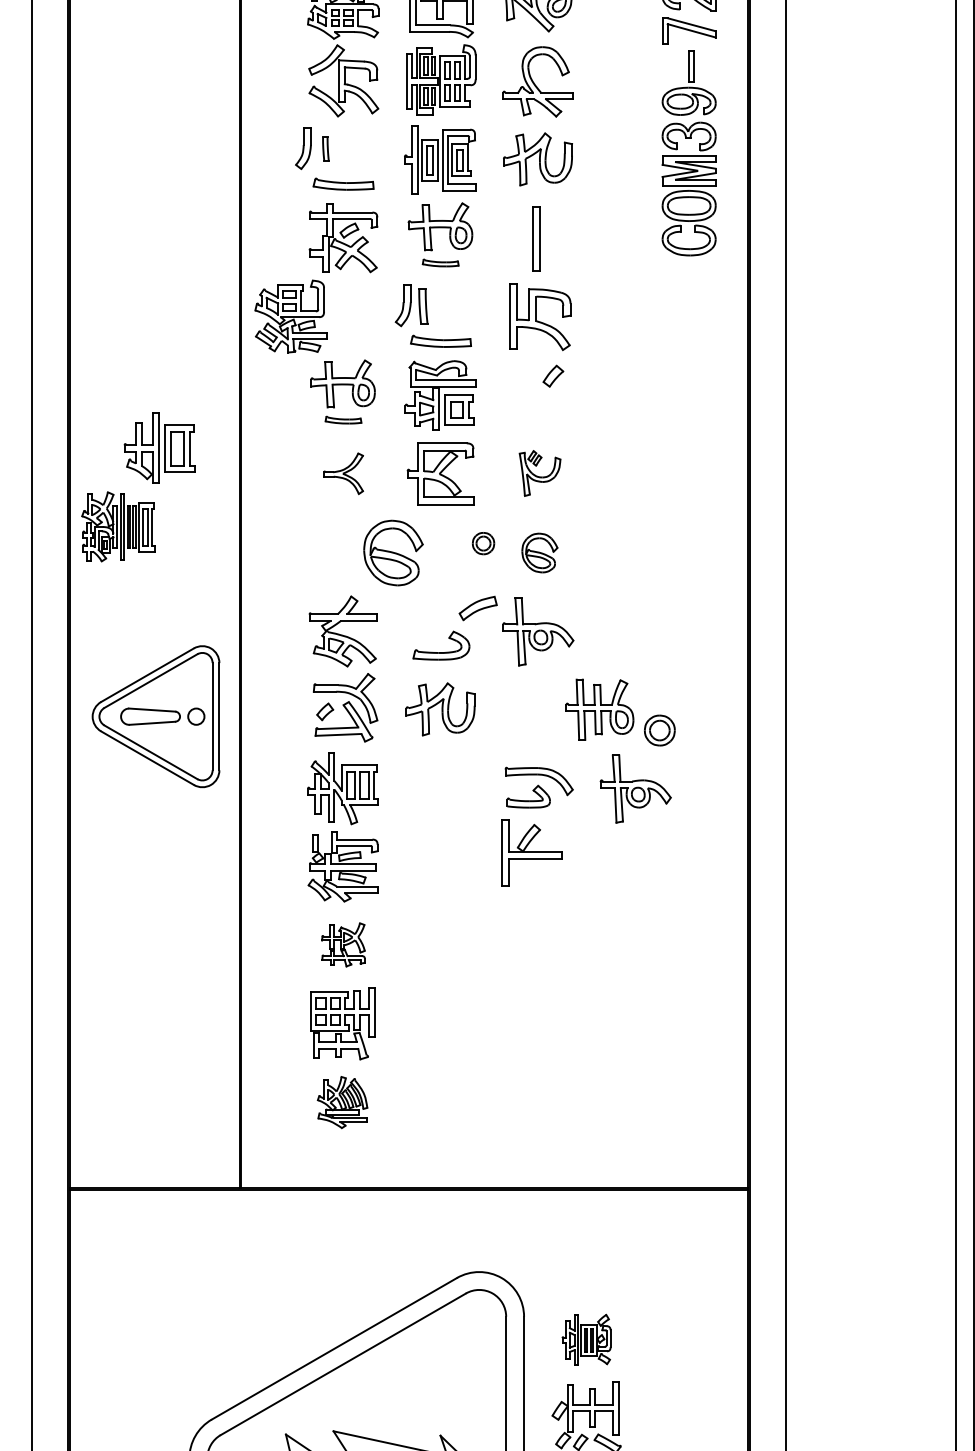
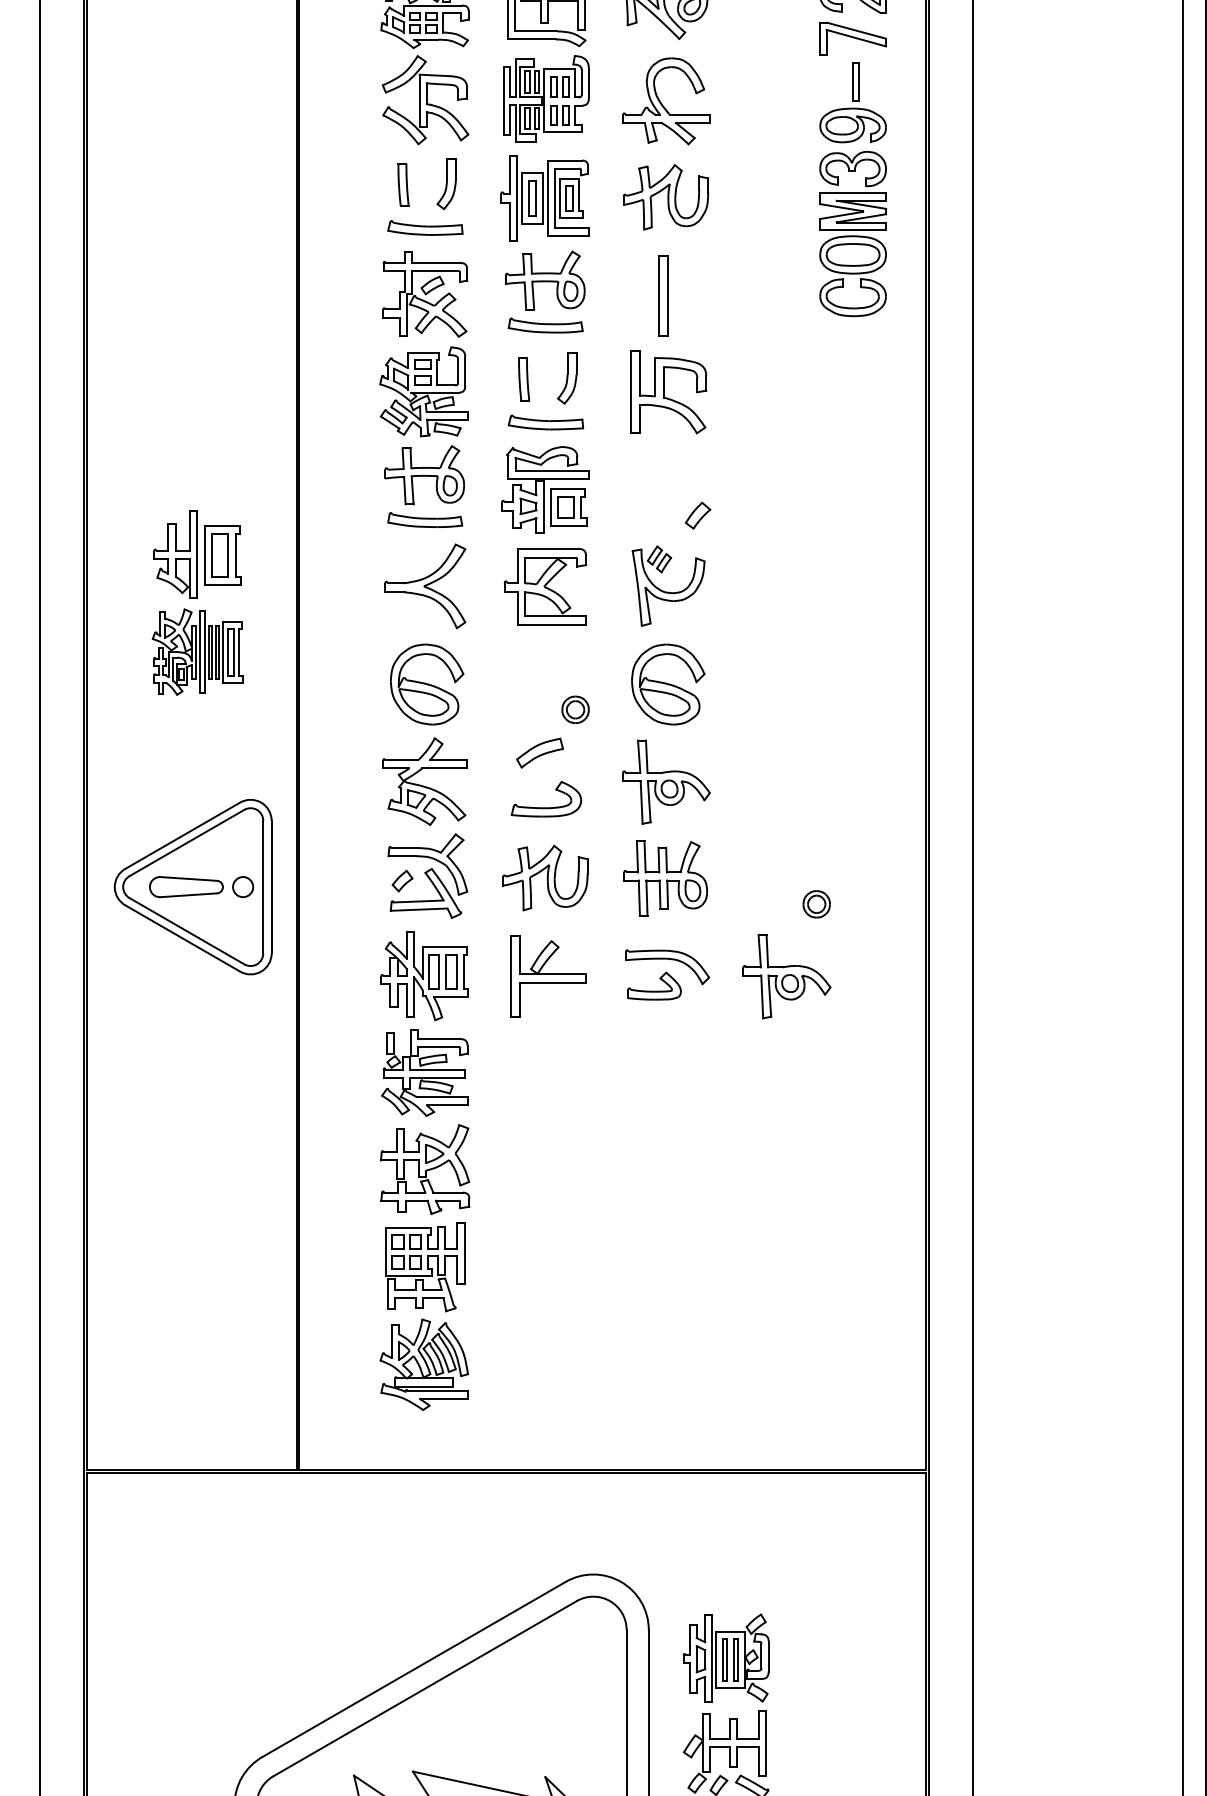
part: (303, 149) -> (446, 184), moved
part: (325, 149) -> (403, 184), size x1.43
part: (440, 262) -> (545, 325), size x1.67
part: (403, 305) -> (567, 378), moved
part: (290, 316) -> (423, 391), moved
part: (553, 376) -> (698, 515), moved
part: (343, 419) -> (425, 519), size x1.67
part: (343, 473) -> (425, 586), size x1.67
part: (540, 473) -> (668, 585), size x1.43
part: (118, 526) -> (197, 651), moved
part: (483, 543) -> (575, 709), moved
part: (393, 553) -> (427, 684), moved
part: (540, 553) -> (668, 684), size x1.67
part: (477, 607) -> (539, 752), moved
part: (599, 709) -> (665, 878), moved
part: (659, 730) -> (816, 904), size x0.71
part: (531, 853) -> (548, 976), moved
part: (343, 944) -> (425, 1169), size x1.67
part: (342, 1102) -> (423, 1364), size x1.43
part: (586, 1339) -> (725, 1657), size x1.43

